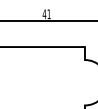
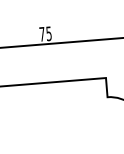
text: (46, 14) -> (45, 34), 41 -> 75

